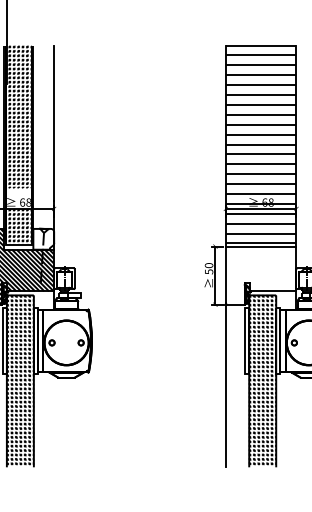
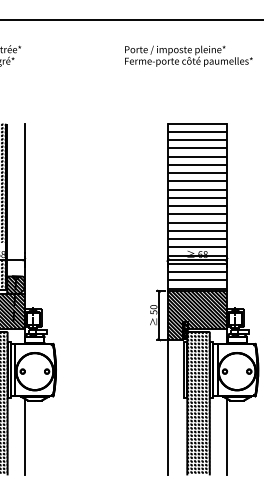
hatch: (43, 238) -> (15, 284), added
hatch: (260, 275) -> (196, 315), added
line: (54, 420) -> (24, 436), added
line: (296, 420) -> (226, 436), added

